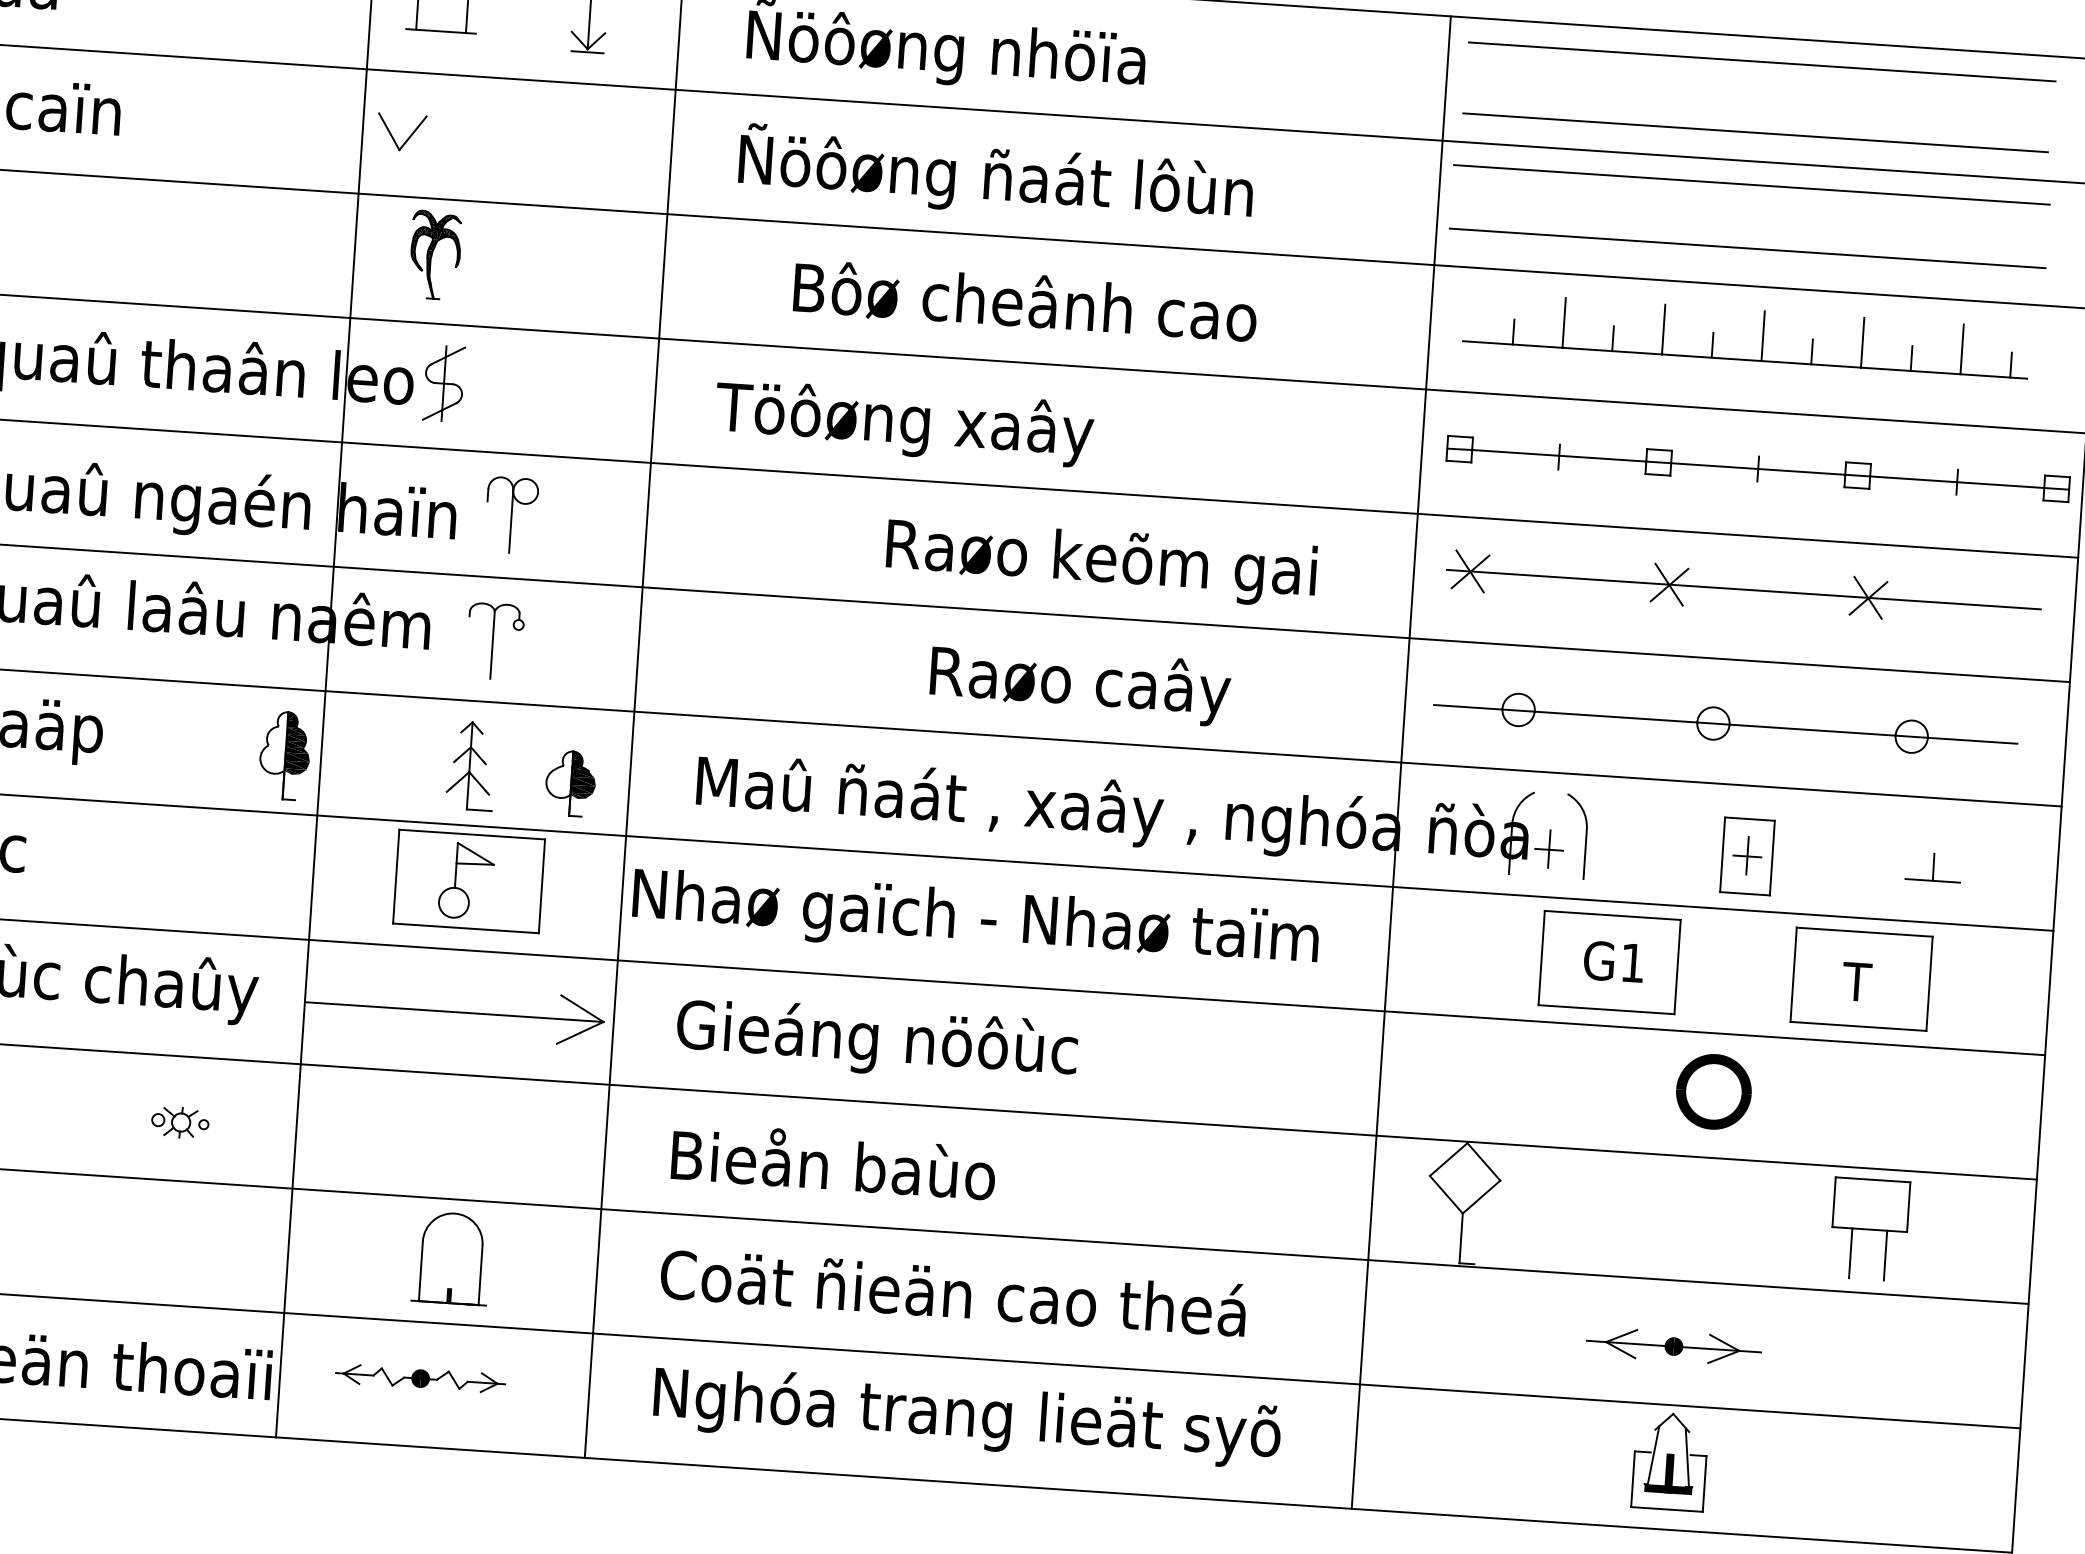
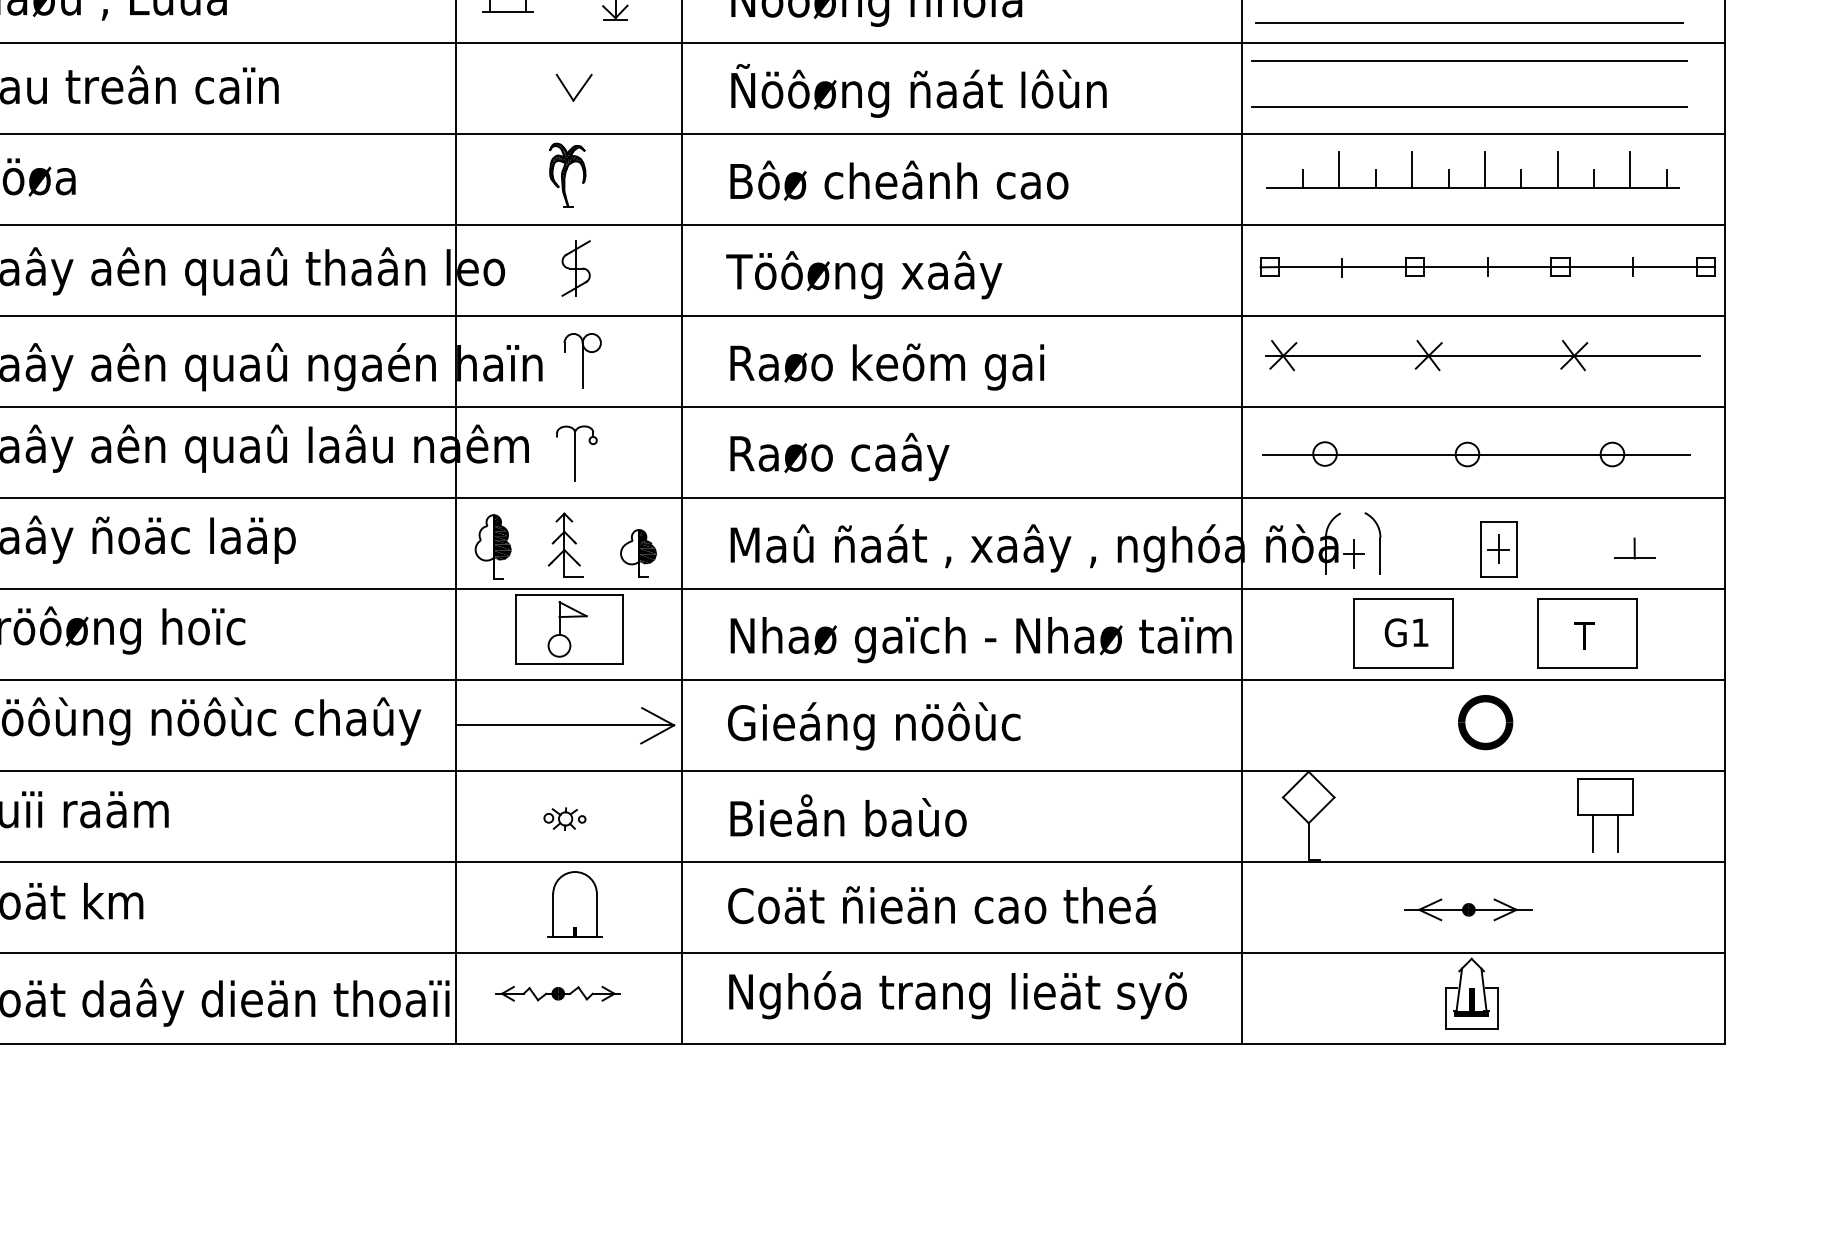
part: (392, 134) -> (567, 89), moved
part: (435, 253) -> (567, 174), moved
text: (1025, 301) -> (899, 180), moved
part: (443, 383) -> (575, 268), moved
text: (1101, 561) -> (887, 366), moved
text: (1079, 685) -> (839, 457), moved
part: (283, 754) -> (492, 546), moved
text: (974, 921) -> (980, 640), moved
part: (179, 1121) -> (564, 818), moved

